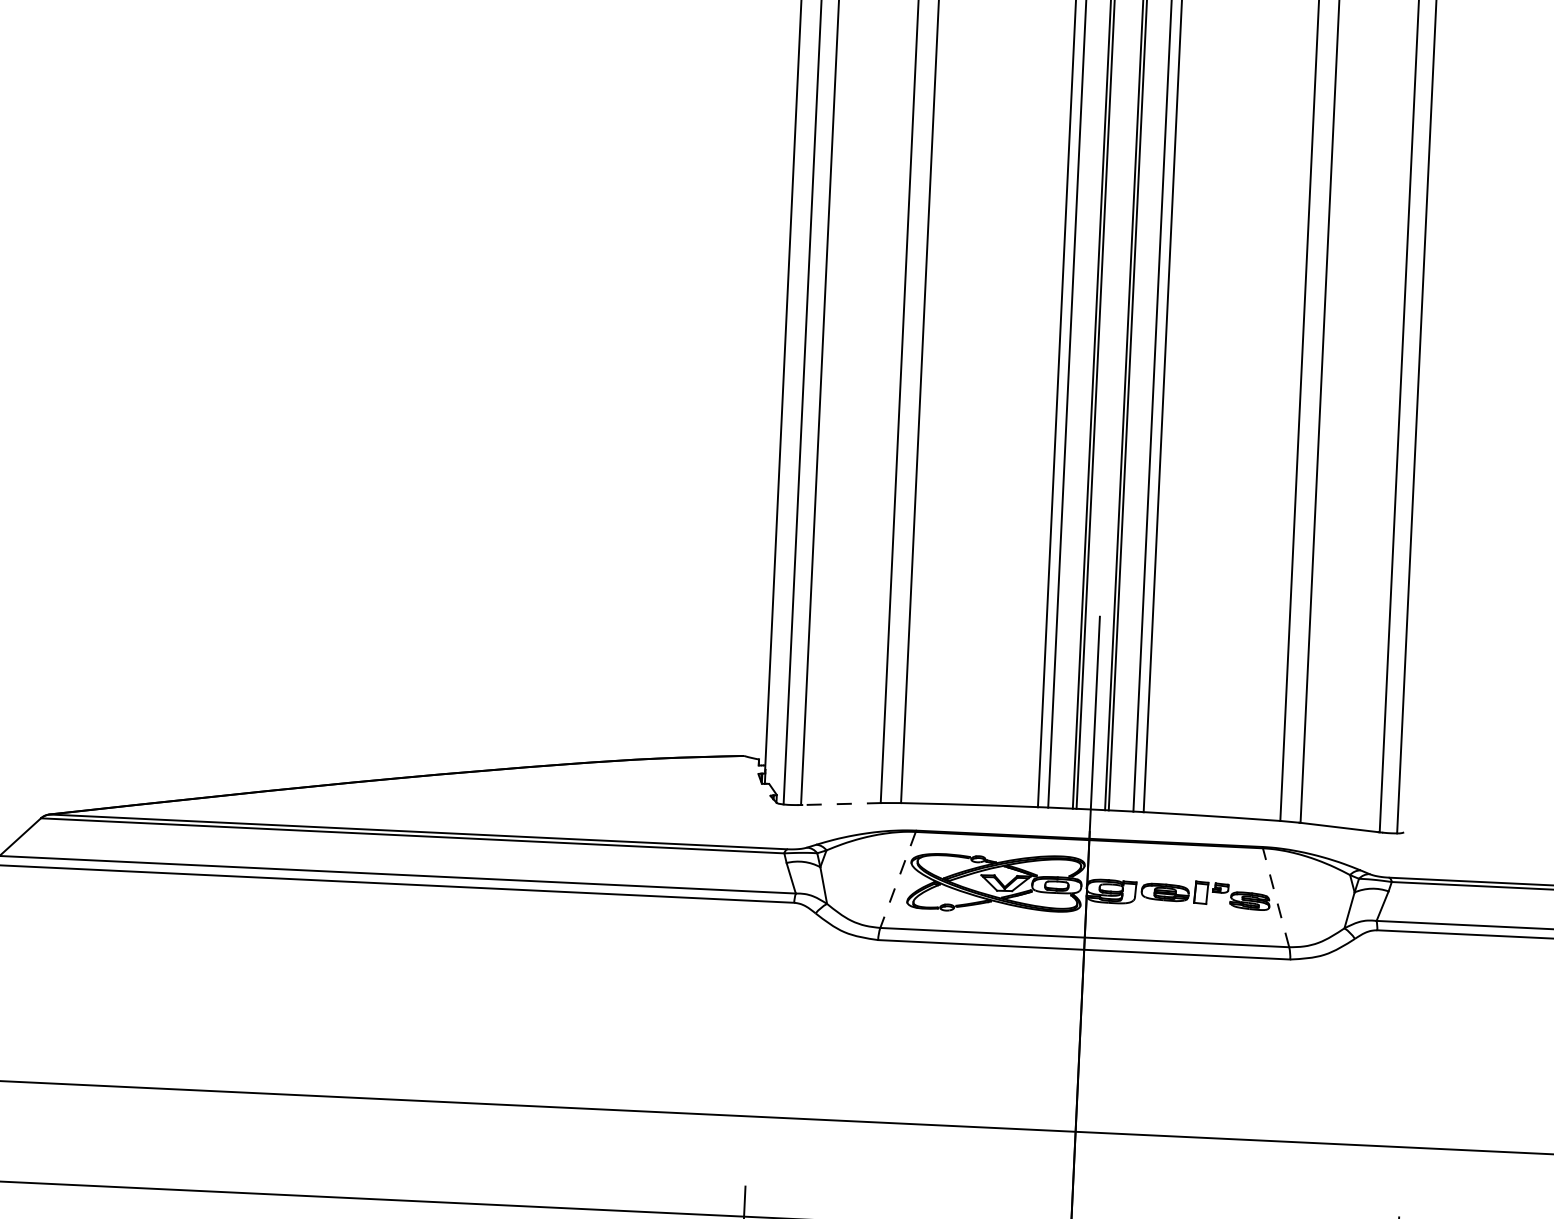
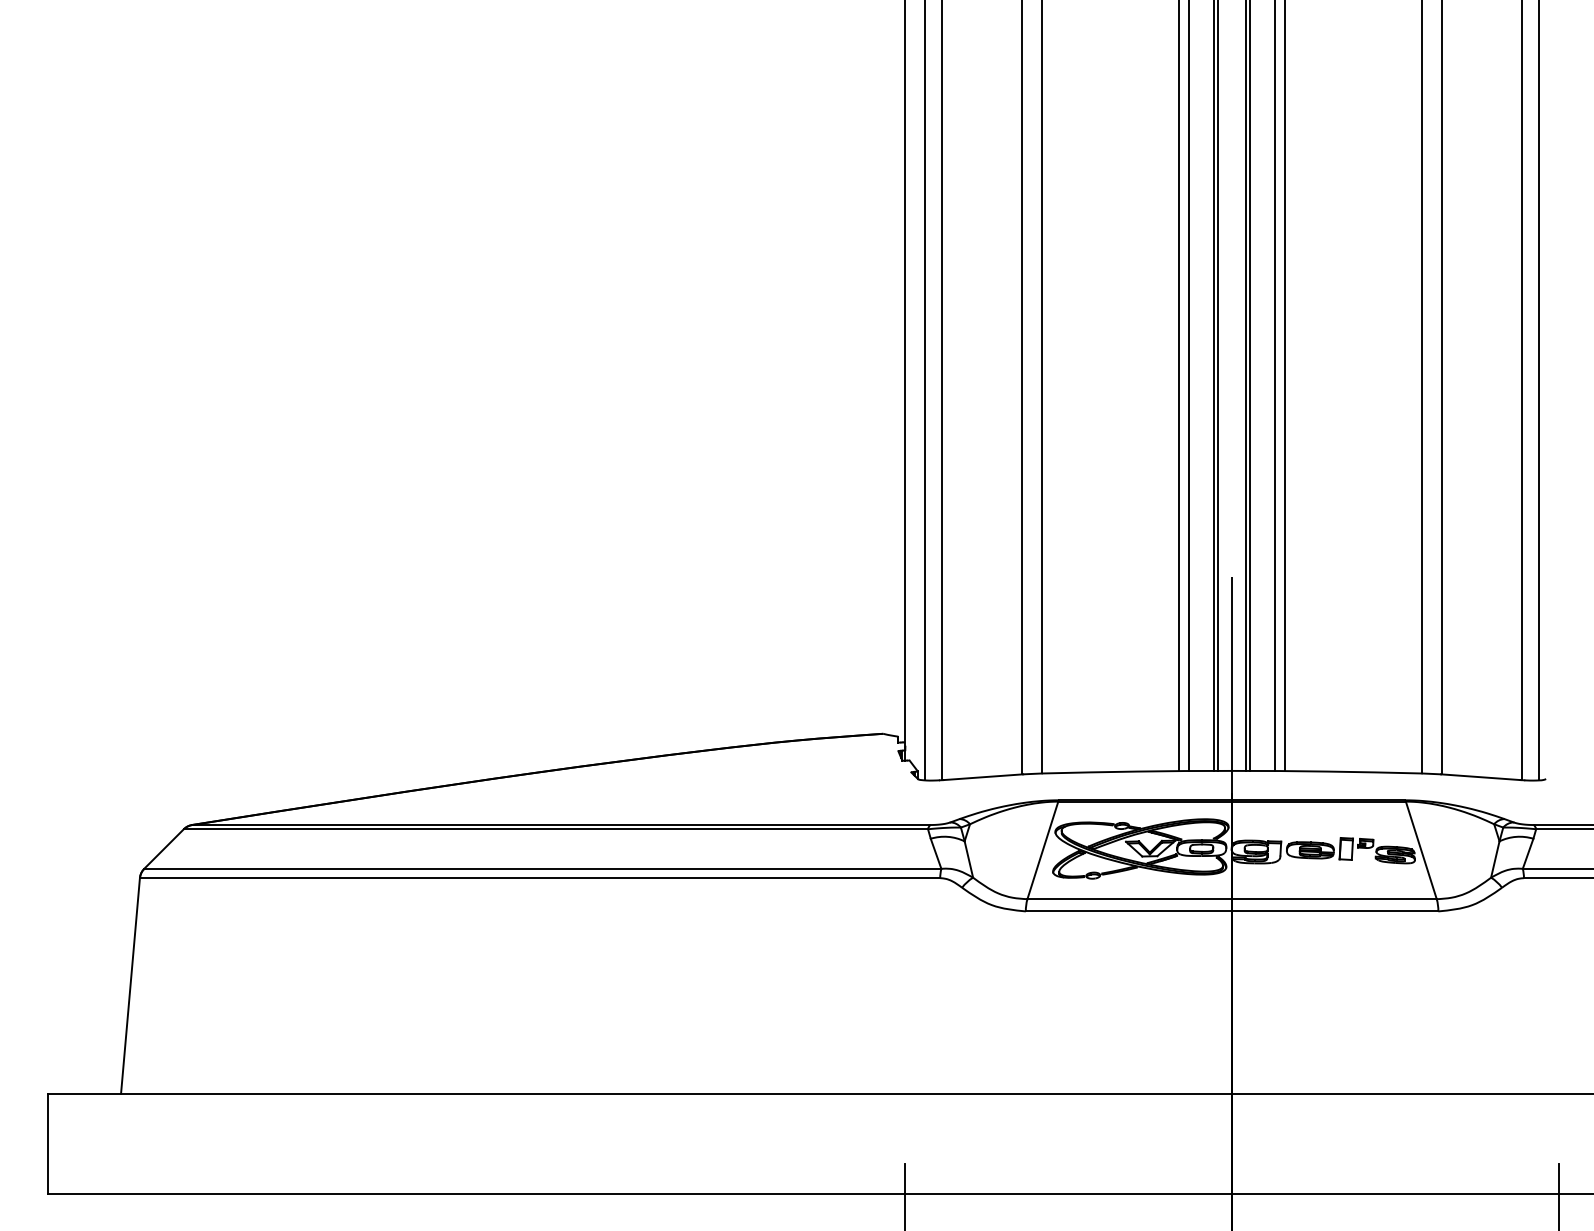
line: (842, 804) -> (983, 777), dashed -> solid
line: (897, 880) -> (1042, 850), dashed -> solid
line: (1276, 896) -> (1421, 849), dashed -> solid

